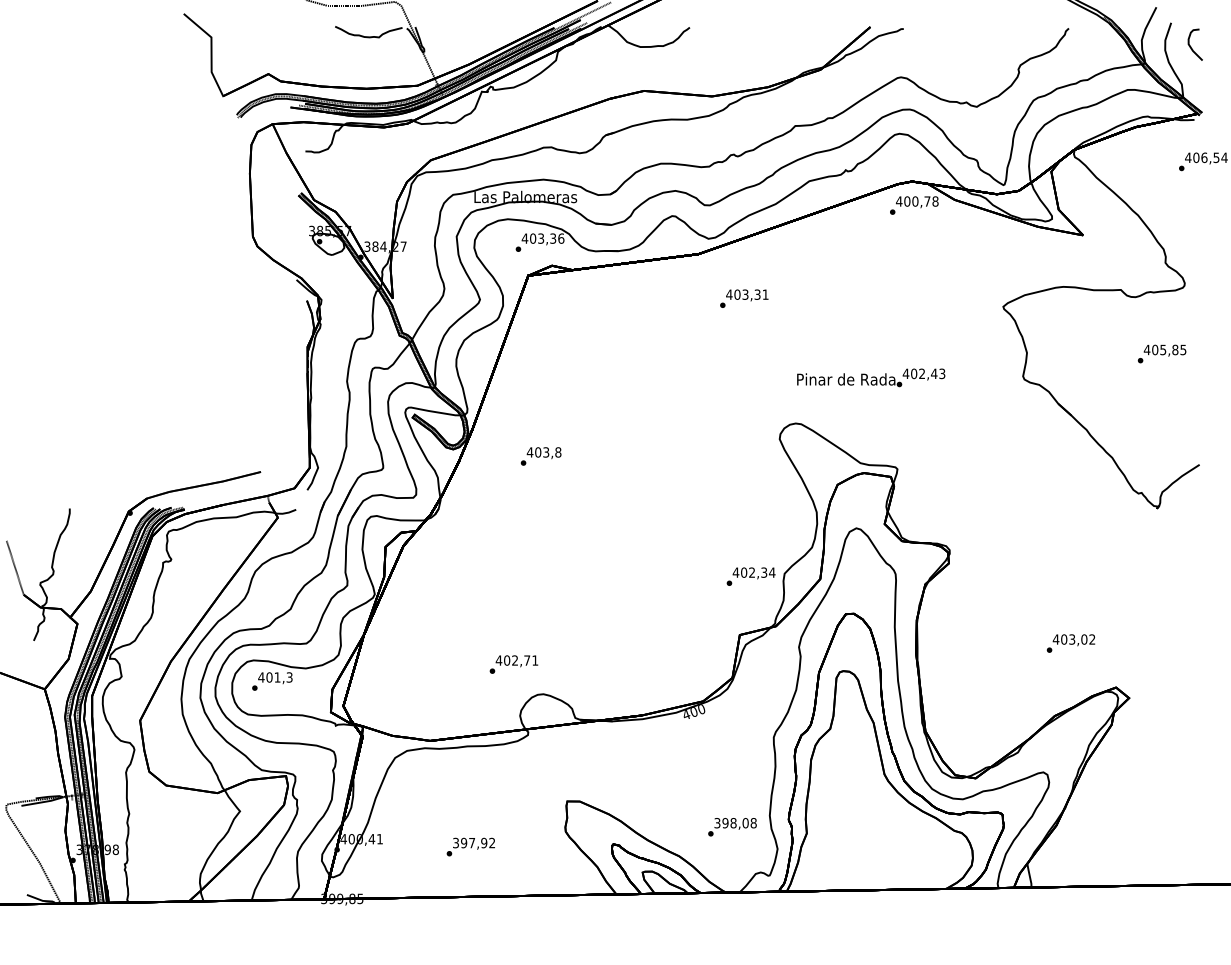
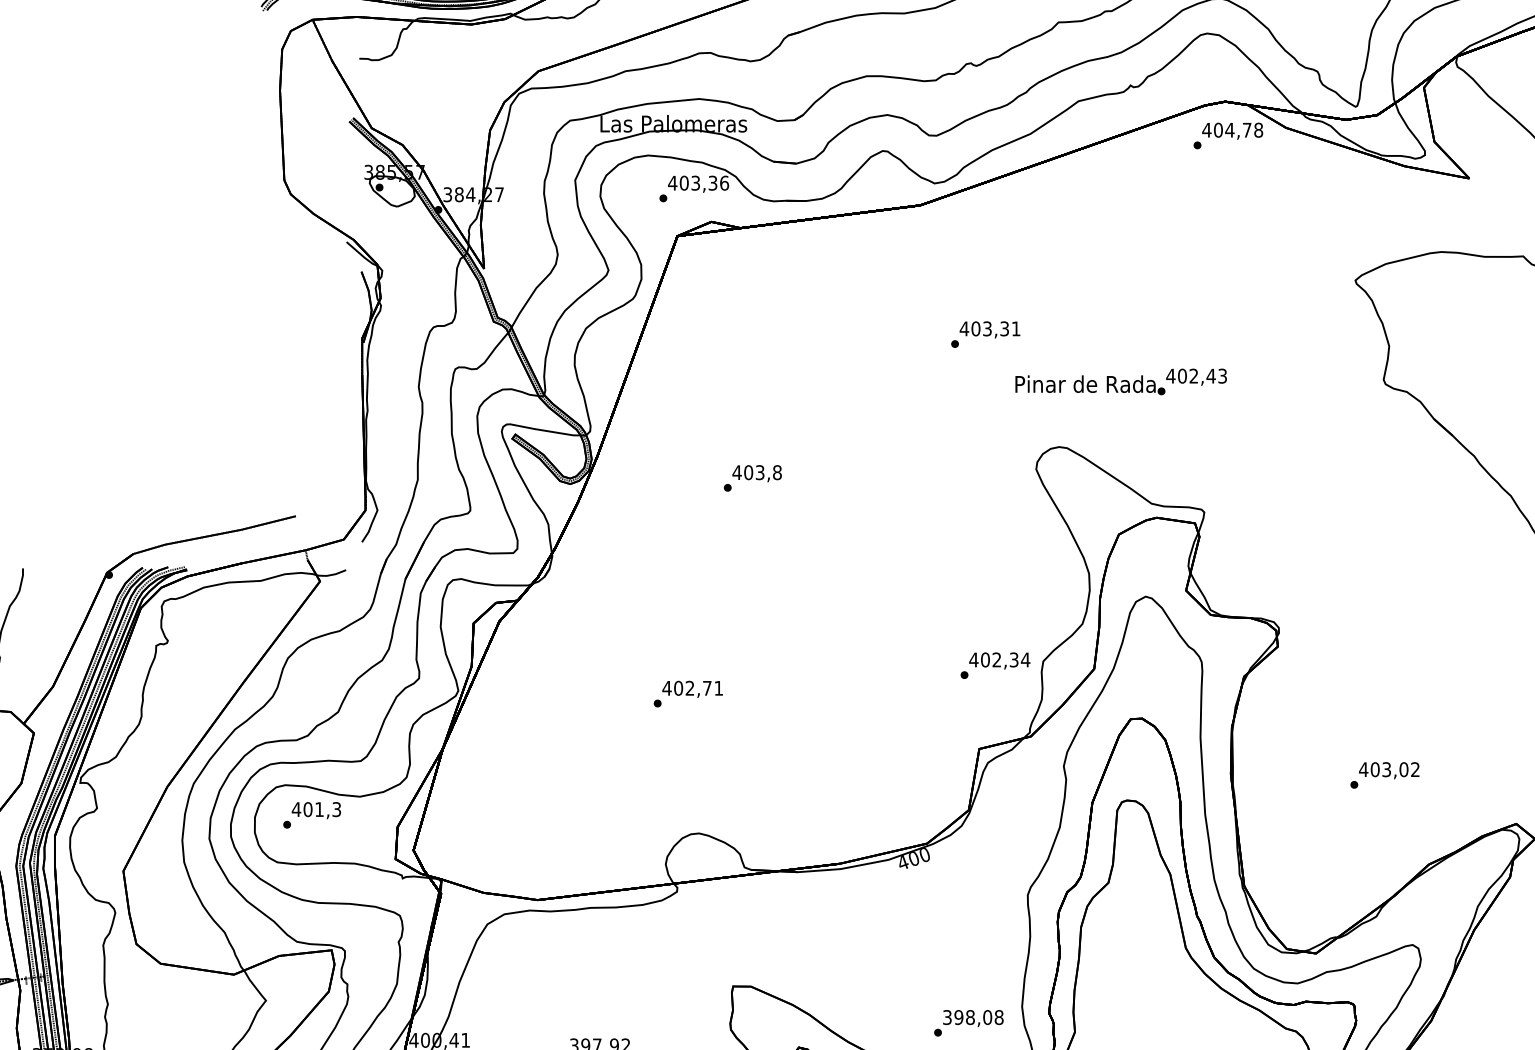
text: (915, 201) -> (1230, 130), 400,78 -> 404,78
text: (744, 298) -> (986, 334), moved
text: (871, 377) -> (1121, 381), moved
text: (540, 456) -> (751, 478), moved
text: (1070, 643) -> (1384, 775), moved
text: (513, 664) -> (687, 693), moved

